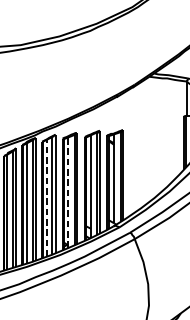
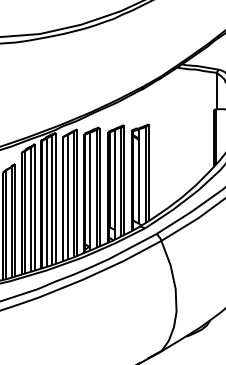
line: (68, 191) -> (90, 190), dashed -> solid
line: (46, 197) -> (67, 196), dashed -> solid

